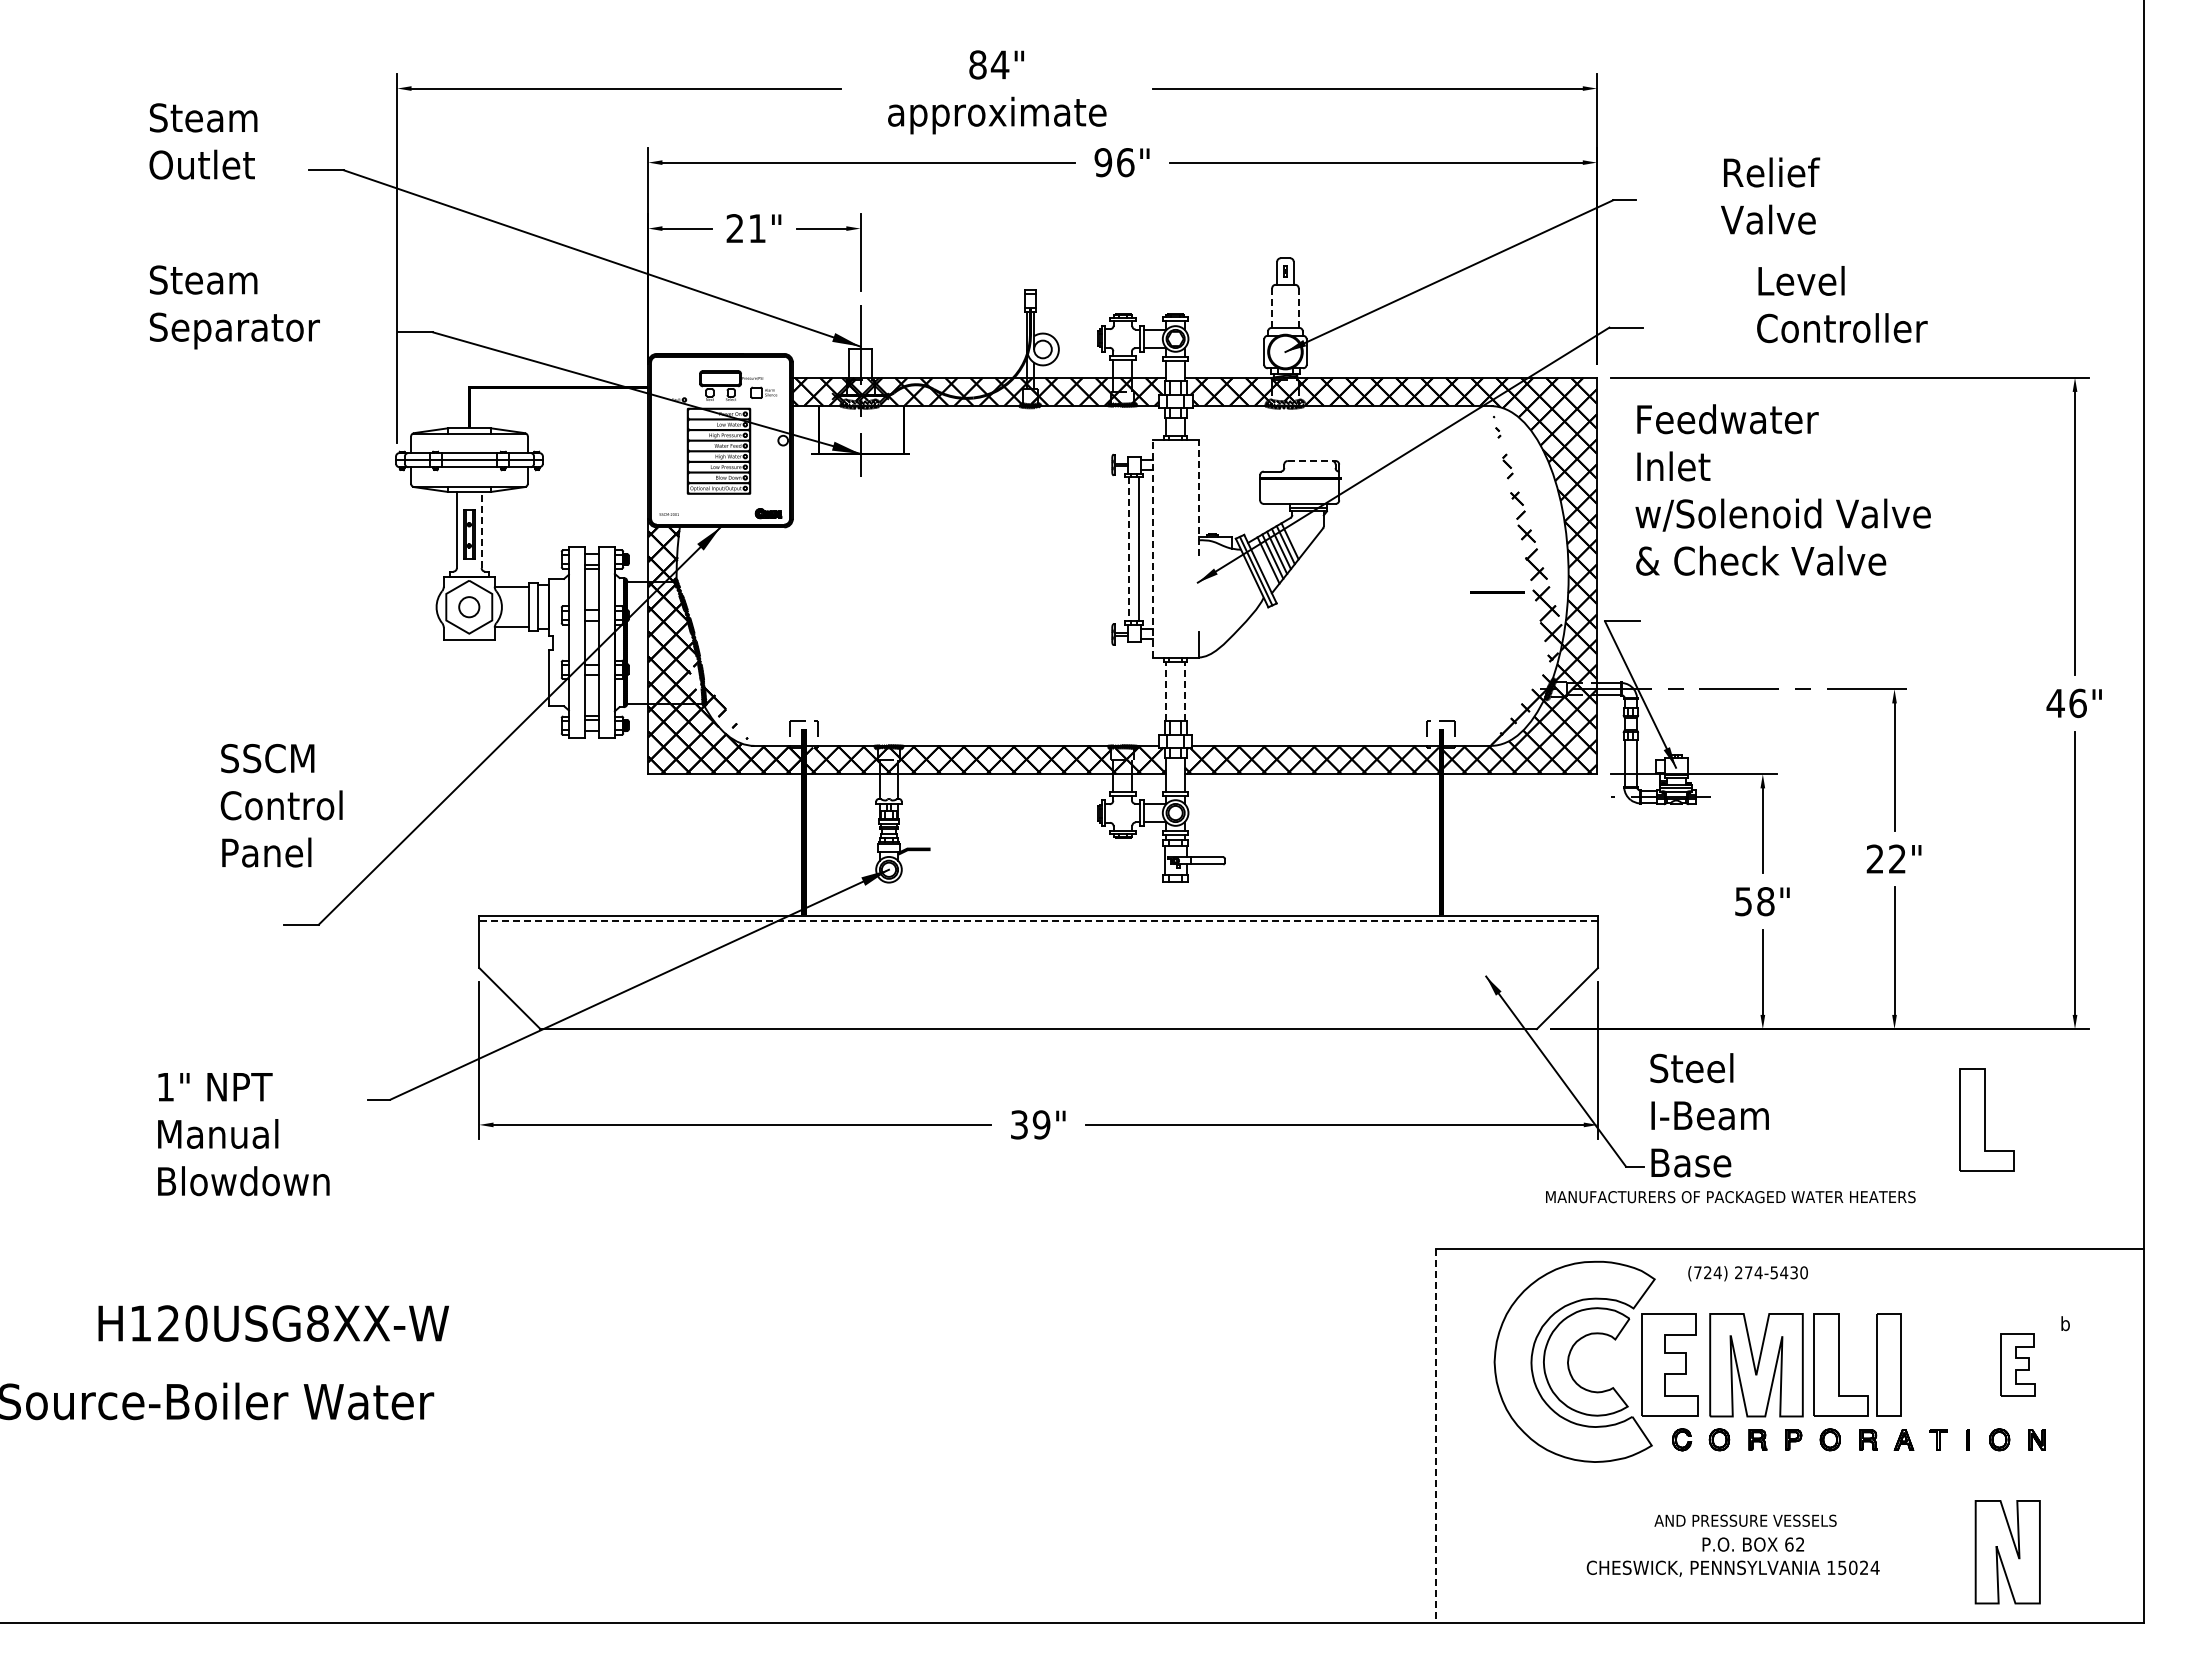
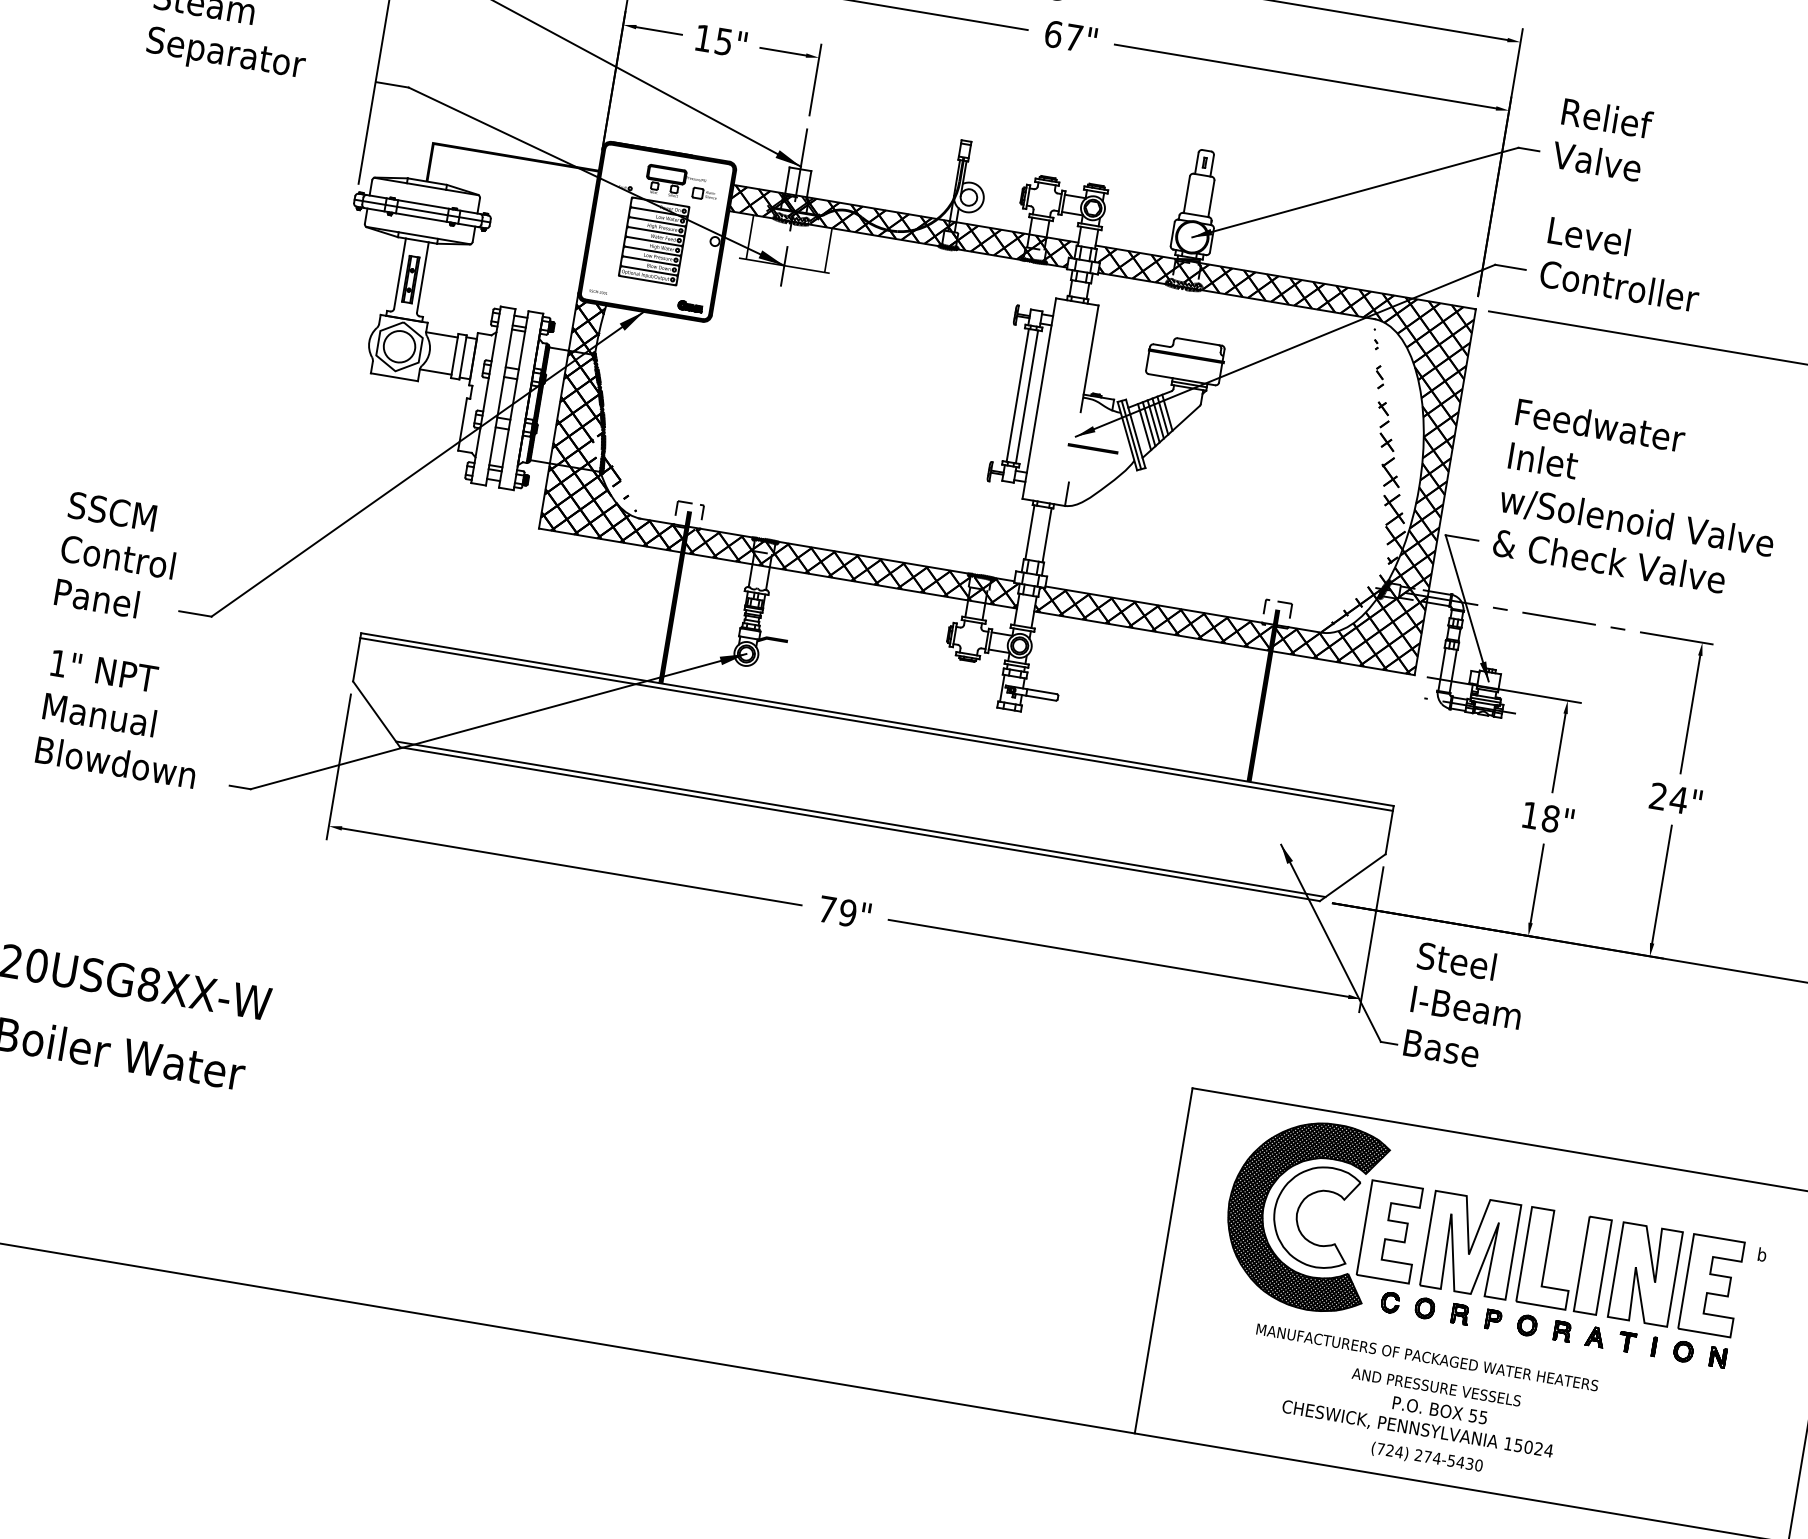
text: (1114, 162) -> (1063, 35), 96" -> 67"
text: (1770, 195) -> (1602, 139), moved
text: (745, 228) -> (713, 39), 21" -> 15"
text: (1842, 304) -> (1623, 264), moved
line: (1272, 308) -> (1187, 195), dashed -> solid
line: (1298, 308) -> (1211, 199), dashed -> solid
line: (1311, 461) -> (1199, 342), dashed -> solid
text: (1782, 489) -> (1640, 498), moved
line: (1198, 498) -> (1089, 359), dashed -> solid
line: (481, 529) -> (422, 276), dashed -> solid
line: (1129, 549) -> (1017, 395), dashed -> solid
line: (1152, 549) -> (1039, 399), dashed -> solid
line: (1497, 592) -> (1093, 448), moved
circle: (469, 607) -> (399, 347), size x1.67
line: (1166, 691) -> (1030, 532), dashed -> solid
line: (1184, 691) -> (1046, 535), dashed -> solid
text: (281, 805) -> (117, 557), moved
text: (1897, 858) -> (1679, 799), 22" -> 24"
text: (1743, 901) -> (1530, 815), 58" -> 18"
line: (1038, 921) -> (876, 724), dashed -> solid
line: (1038, 1023) -> (860, 818), added
part: (1986, 1119) -> (1720, 1054), removed
text: (1019, 1124) -> (827, 909), 39" -> 79"
text: (243, 1134) -> (122, 719), moved
text: (1730, 1197) -> (1427, 1357), moved
text: (1747, 1273) -> (1426, 1457), moved
hatch: (1573, 1361) -> (1302, 1213), added
part: (2017, 1364) -> (1711, 1284), size x1.67
line: (1435, 1435) -> (1163, 1260), dashed -> solid
text: (1794, 1544) -> (1478, 1416), 62 -> 55
part: (2007, 1552) -> (1645, 1274), moved

